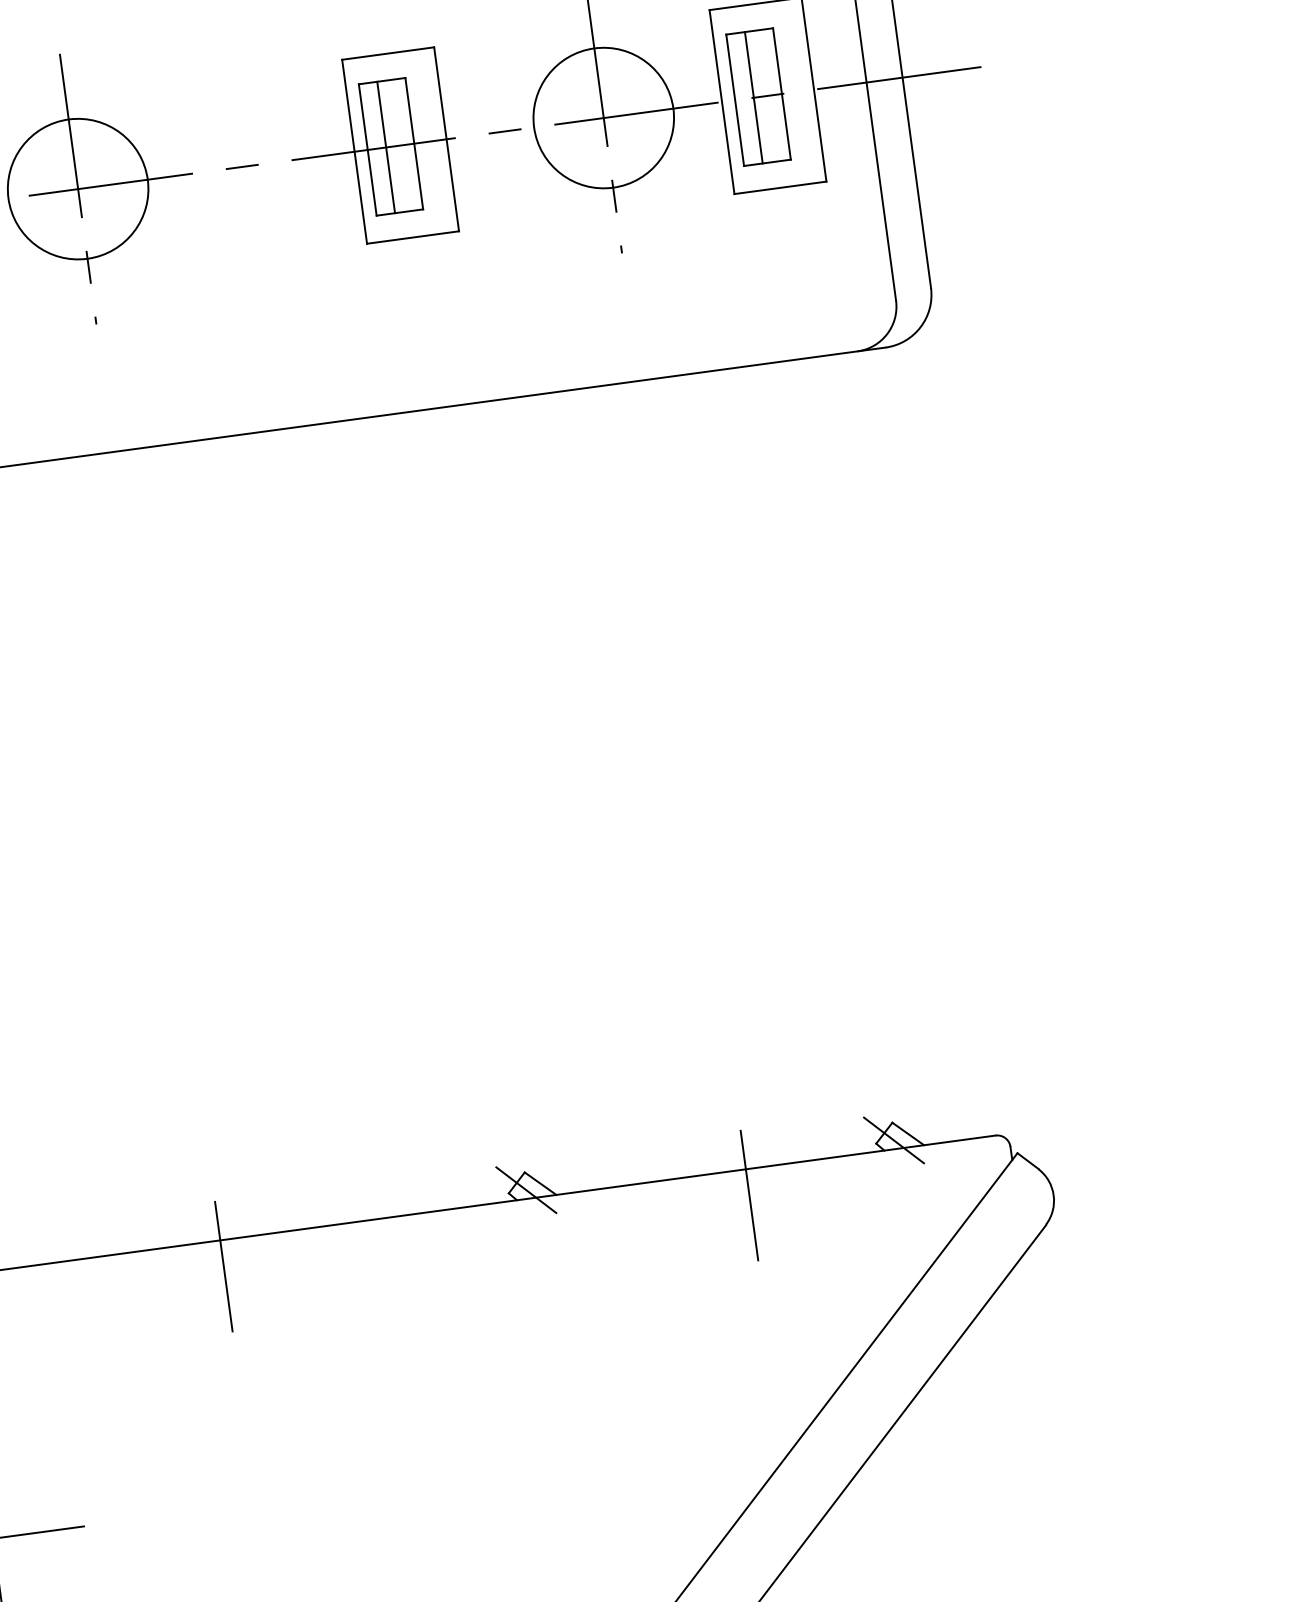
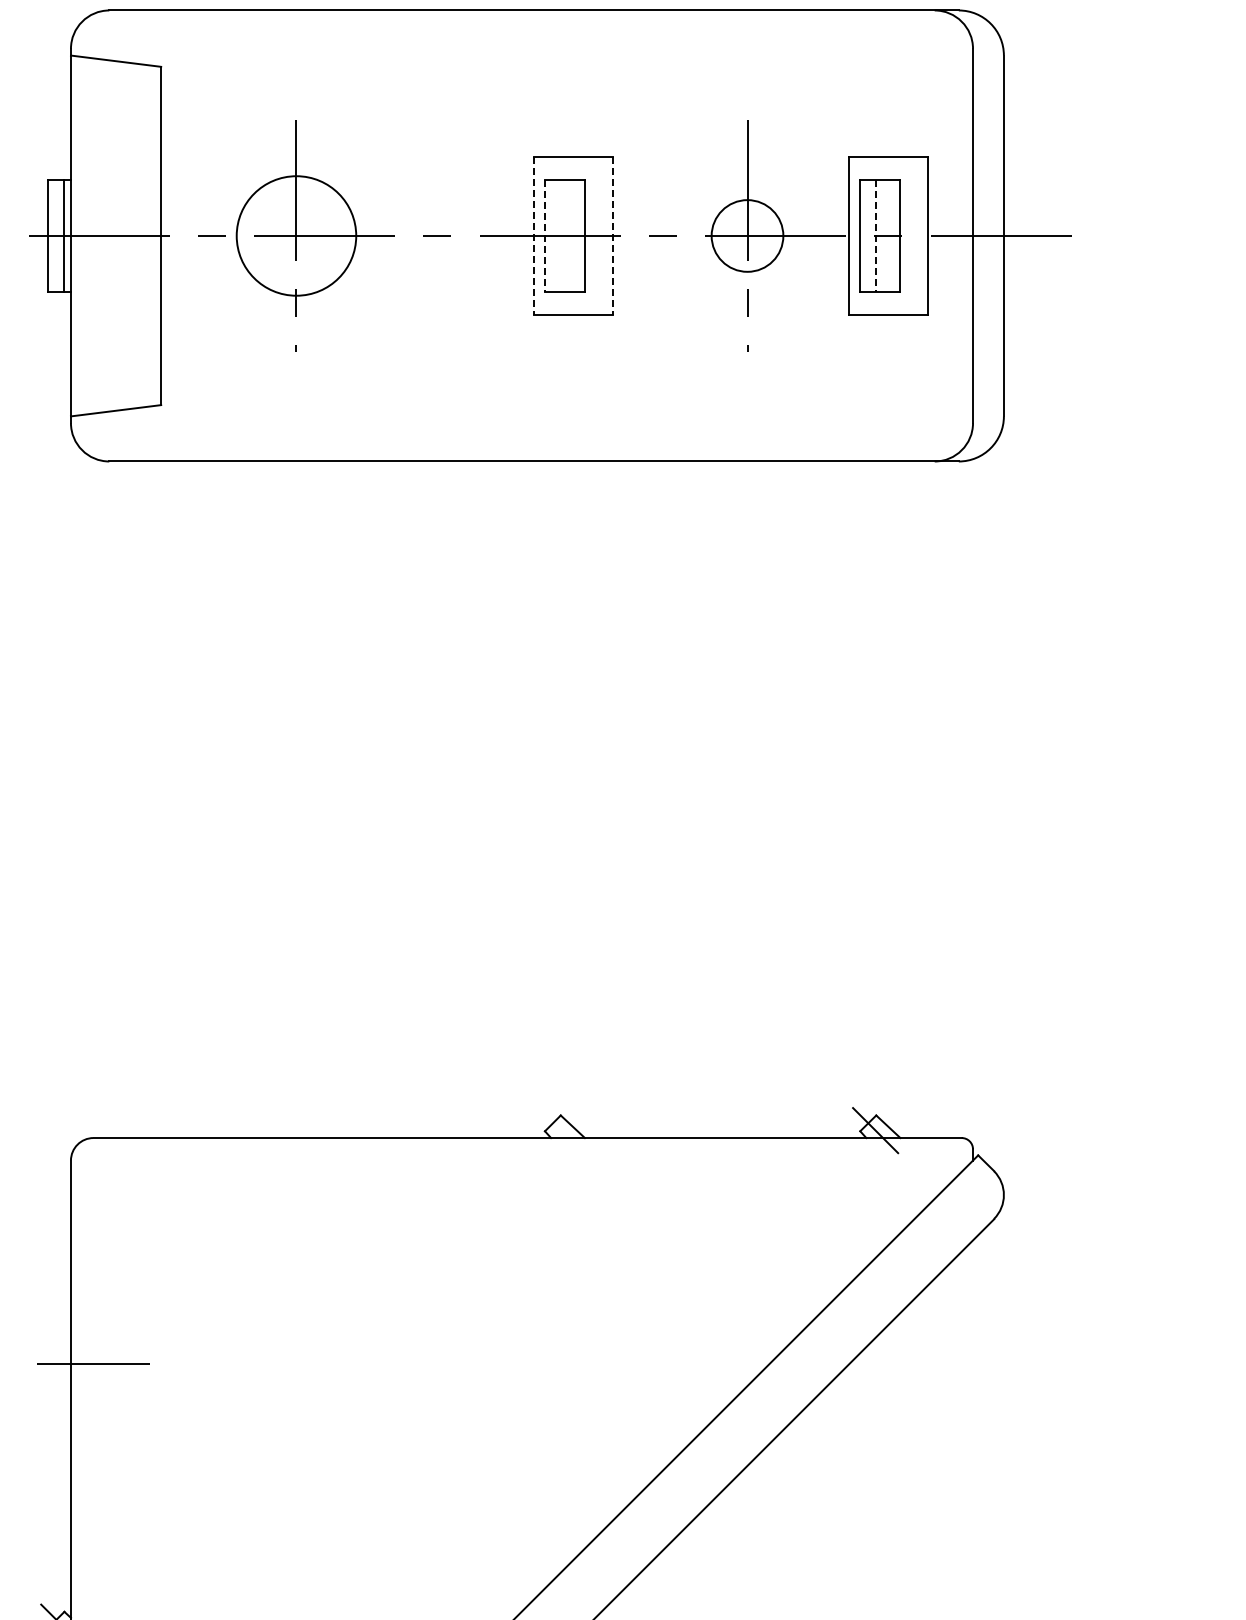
line: (754, 98) -> (876, 236), solid -> dashed
circle: (603, 117) -> (747, 235), size x0.6
line: (446, 138) -> (612, 235), solid -> dashed
line: (385, 146) -> (560, 235), removed
line: (368, 150) -> (545, 236), solid -> dashed
line: (354, 151) -> (533, 235), solid -> dashed
line: (525, 1190) -> (559, 1130), removed
line: (749, 1195) -> (747, 1160), removed
line: (223, 1266) -> (296, 1160), removed

